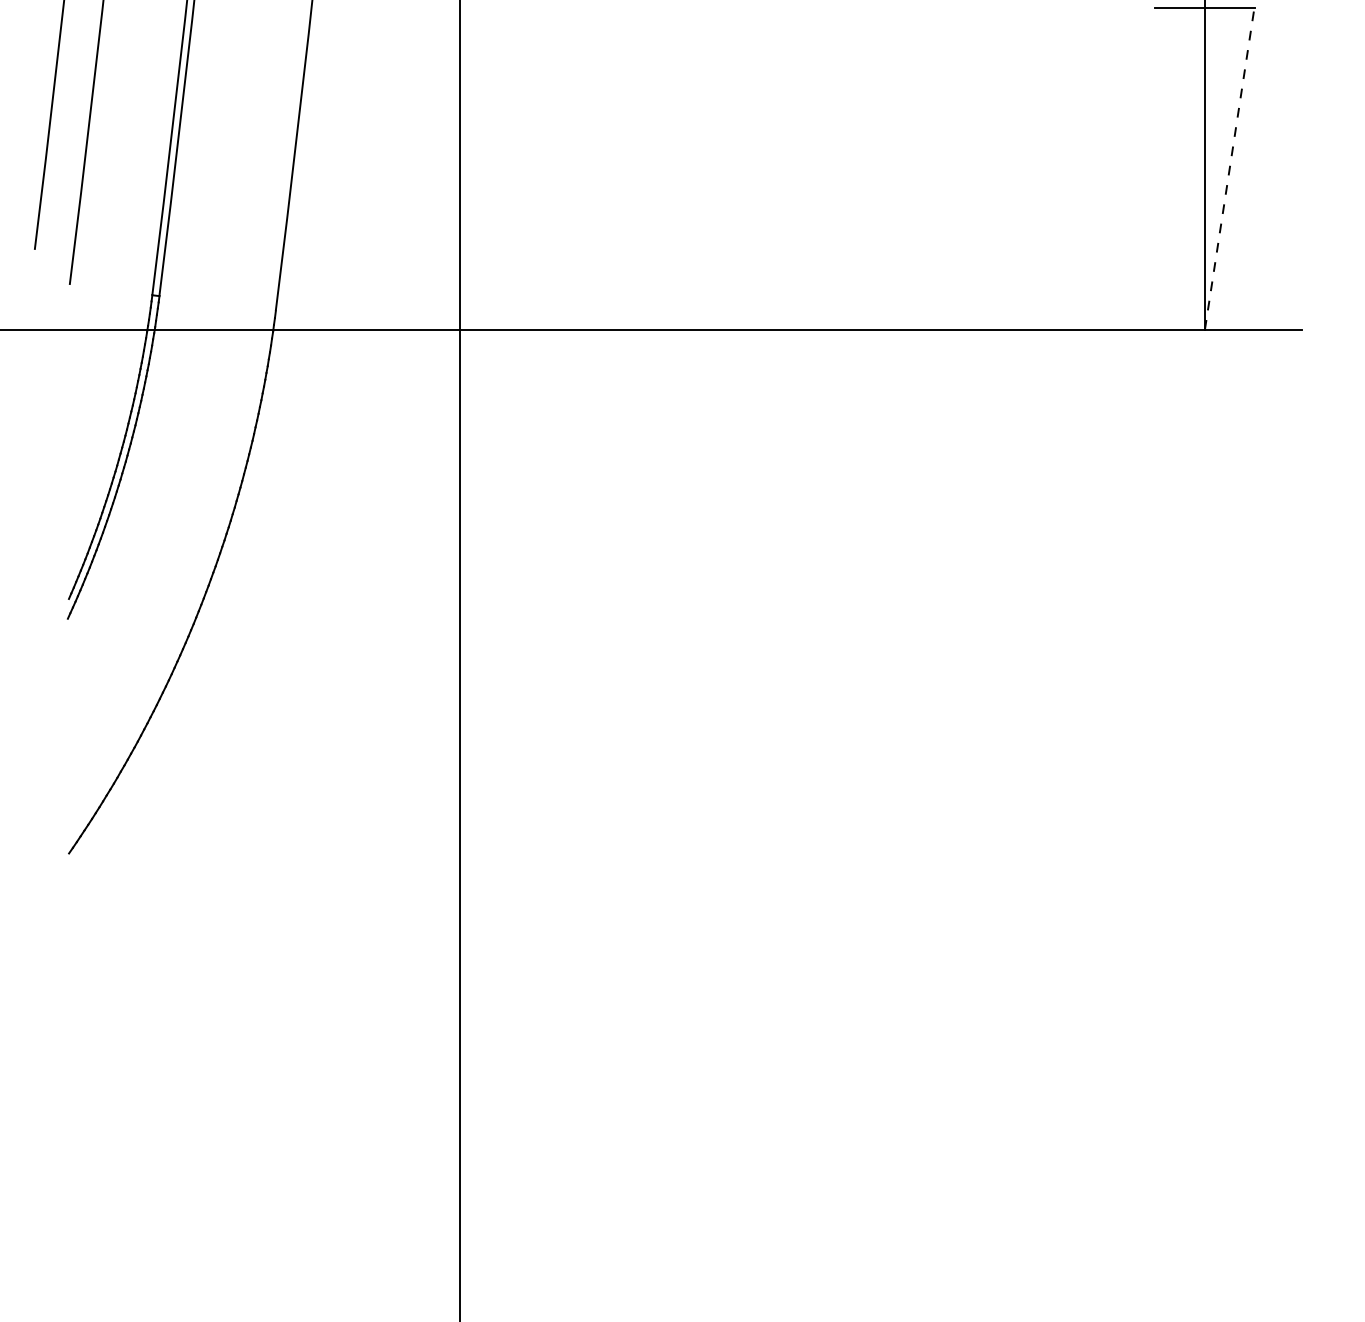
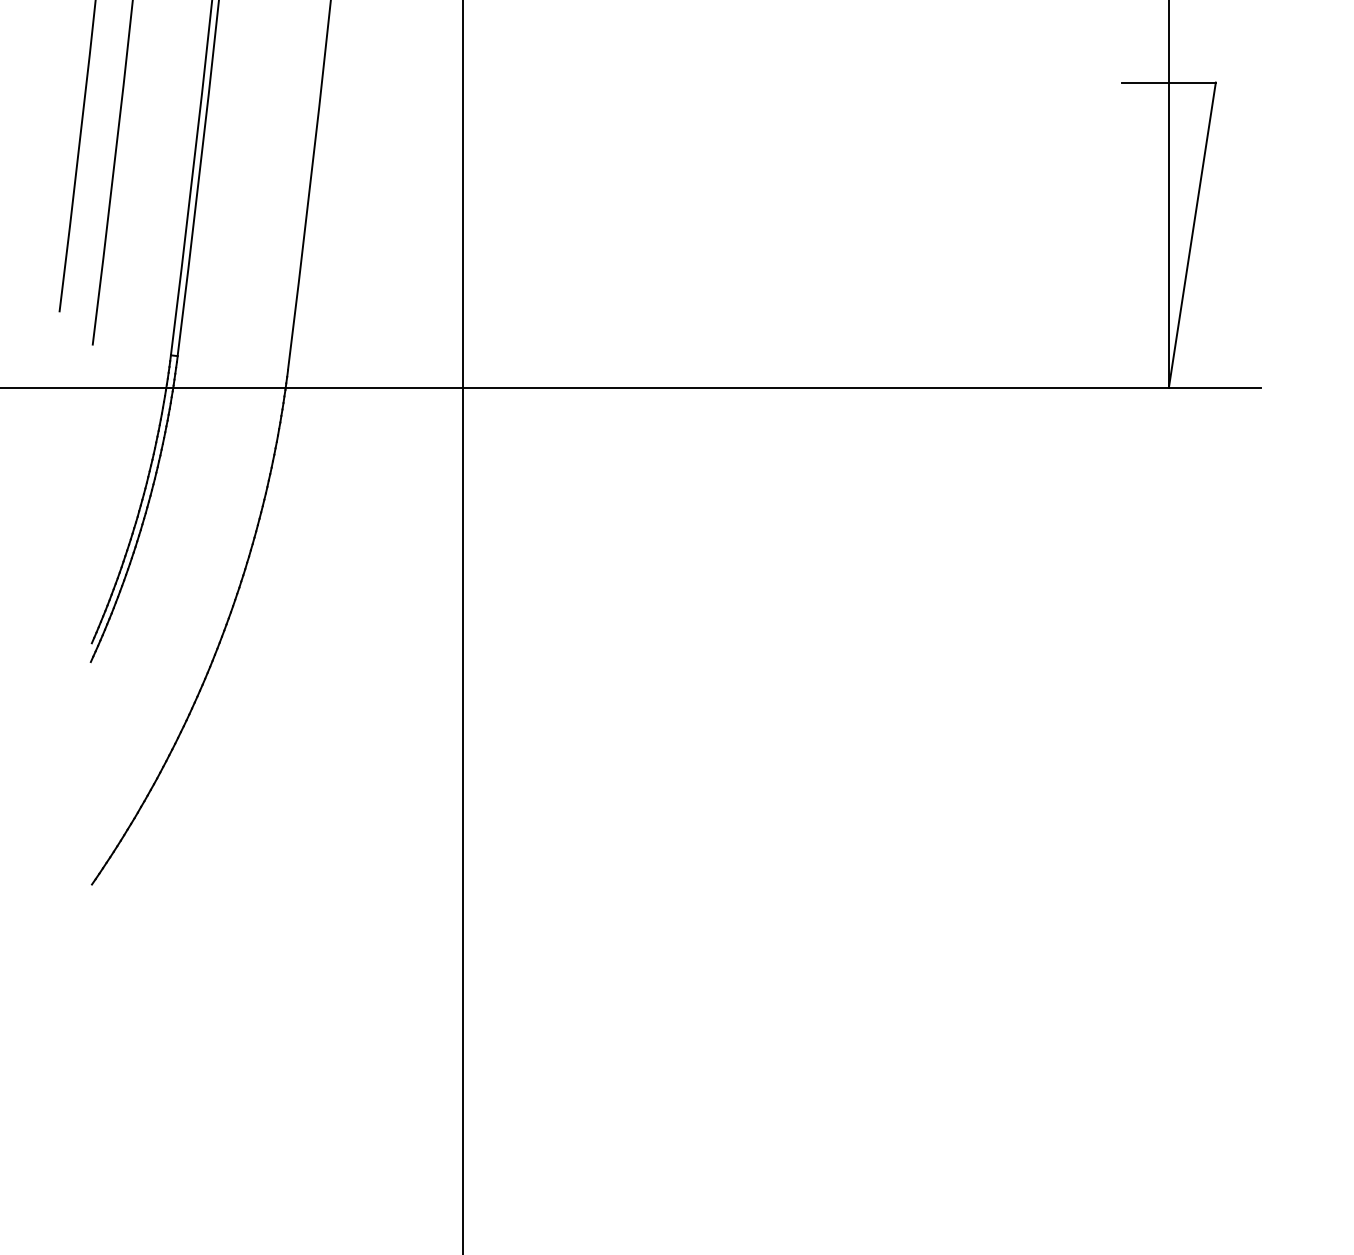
line: (1229, 167) -> (1192, 234), dashed -> solid

